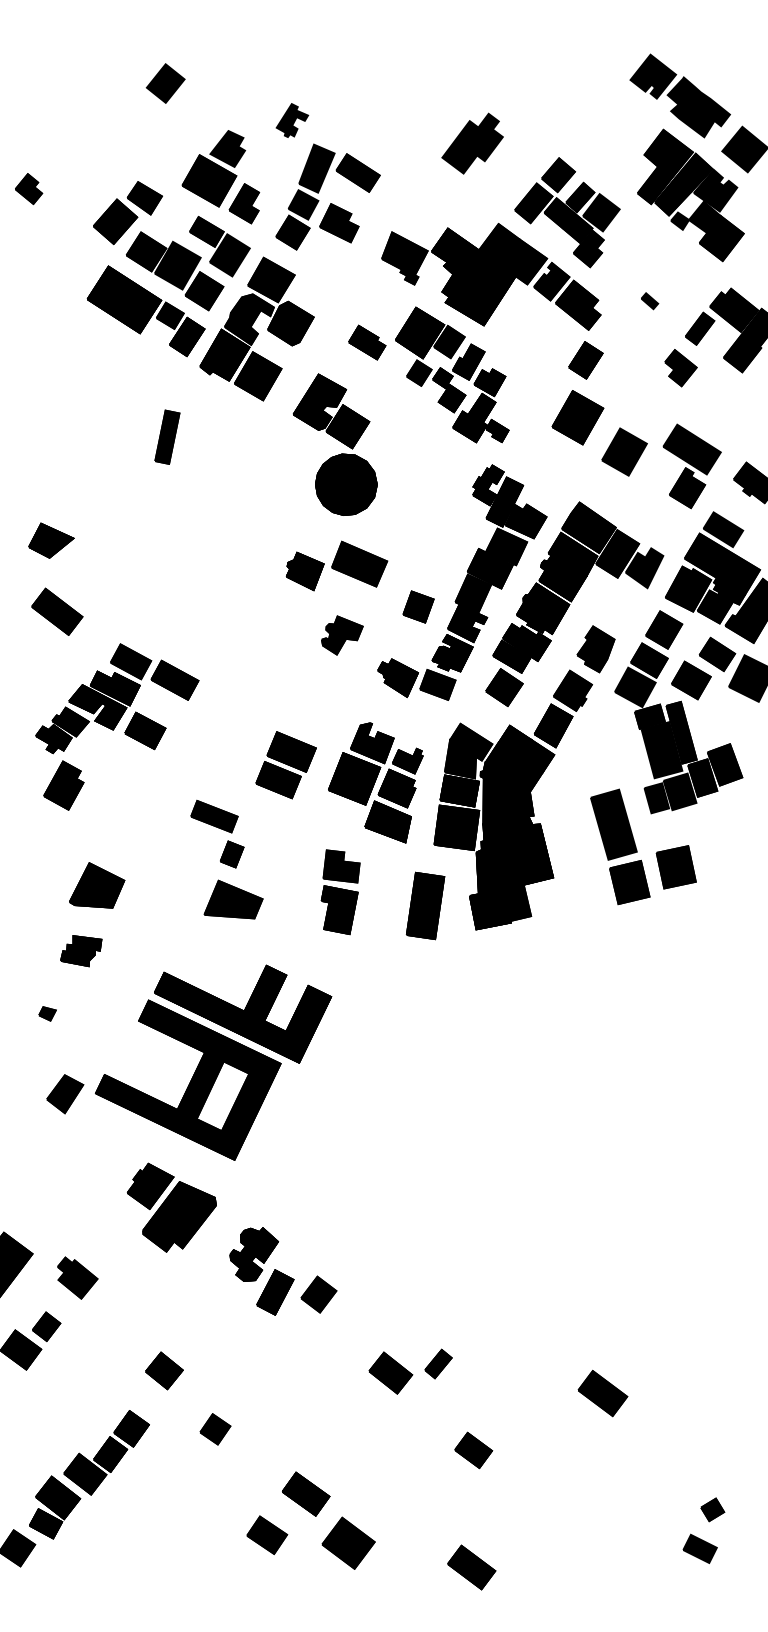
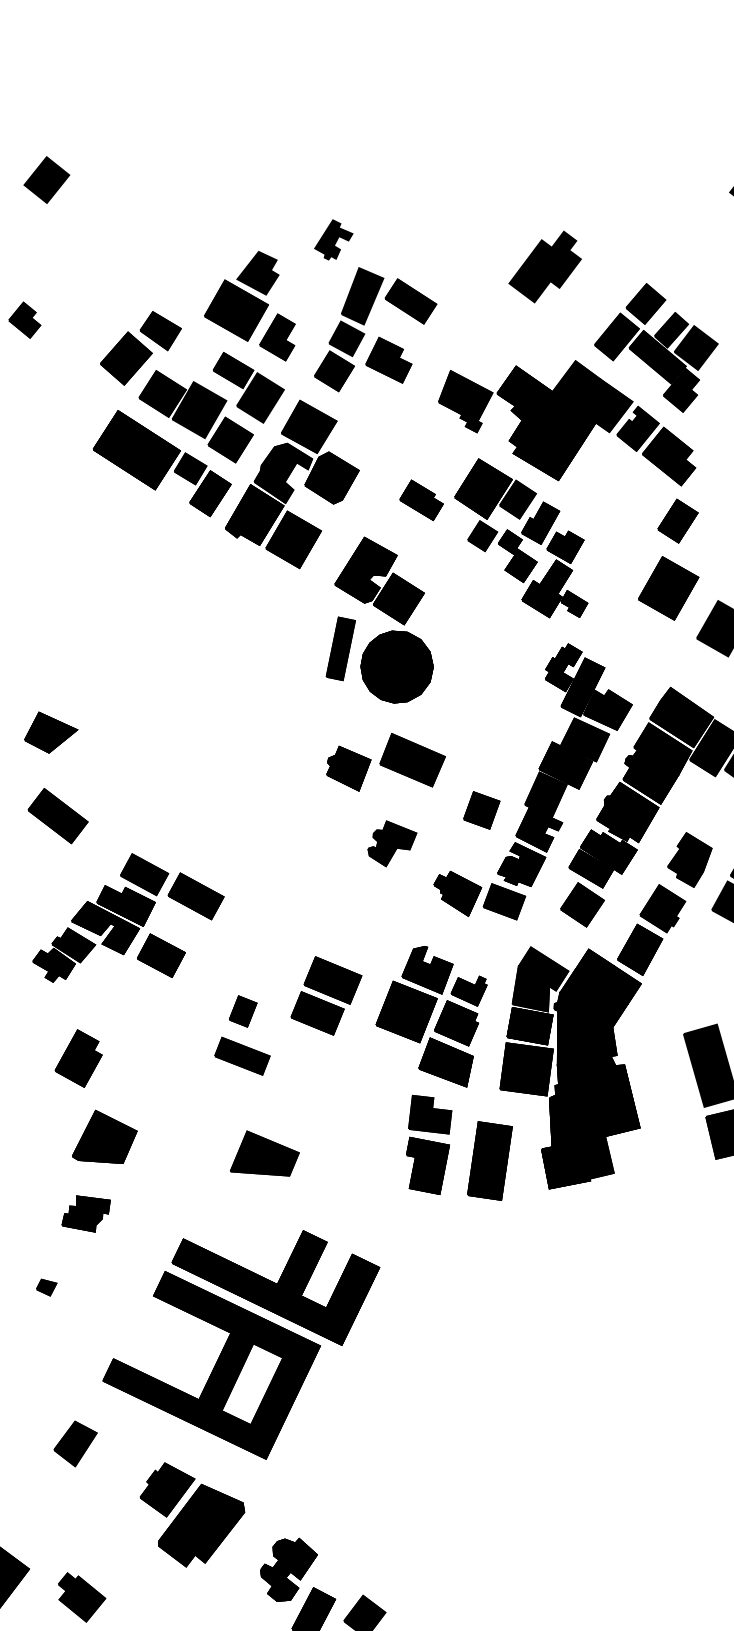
part: (165, 83) -> (46, 180), moved
part: (167, 436) -> (340, 647), moved
part: (63, 785) -> (78, 1058), moved
part: (232, 854) -> (243, 1011), moved
part: (340, 892) -> (428, 1145), moved
part: (65, 1094) -> (75, 1444), moved

